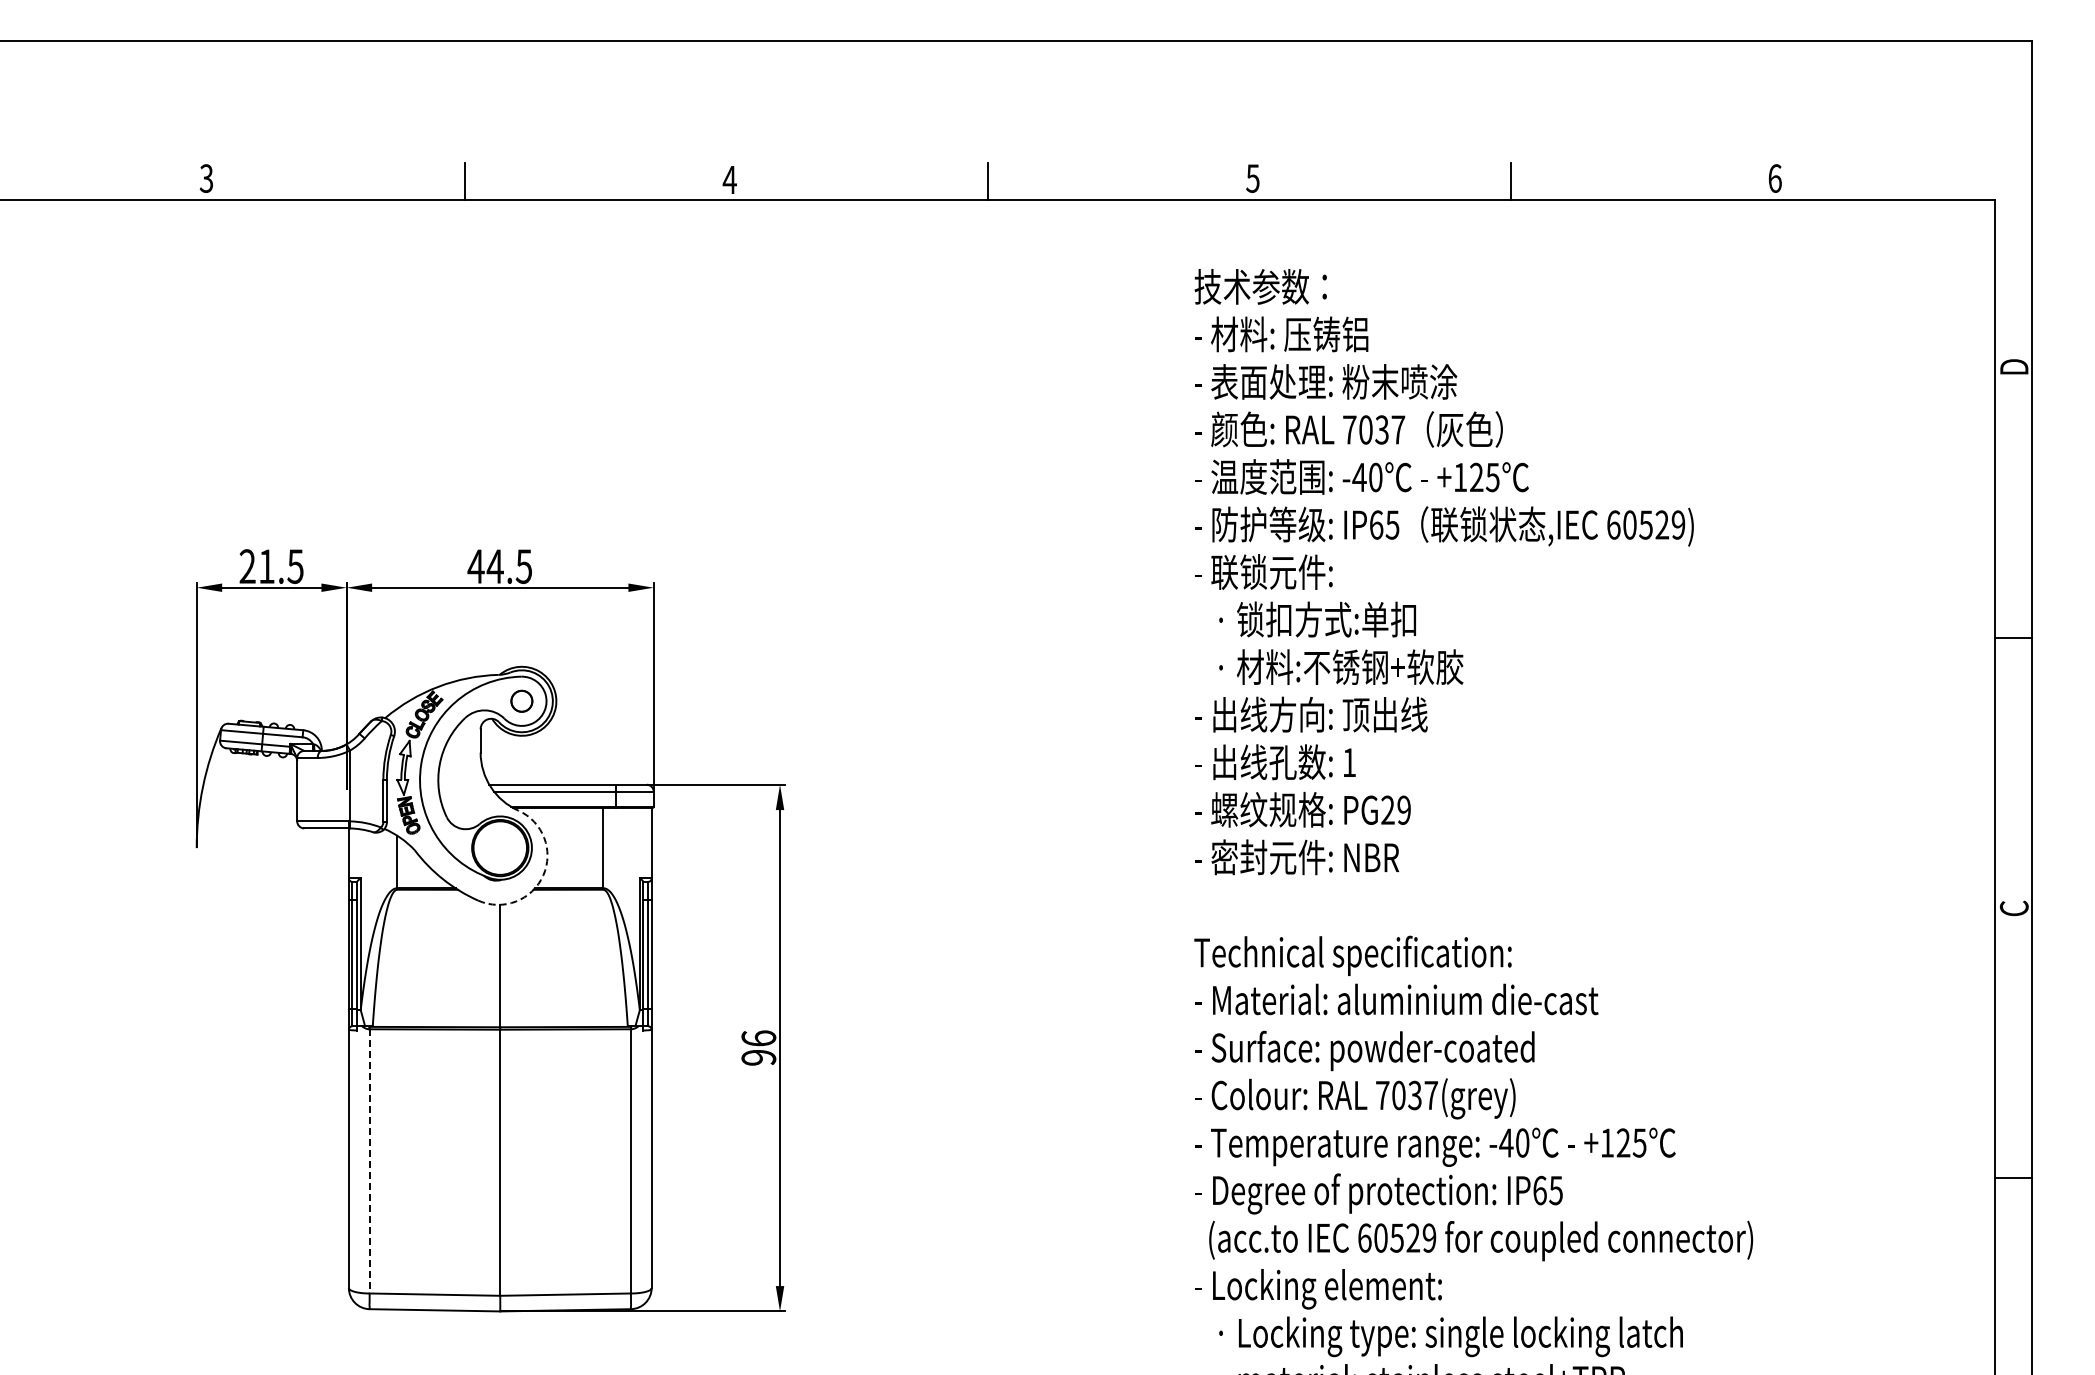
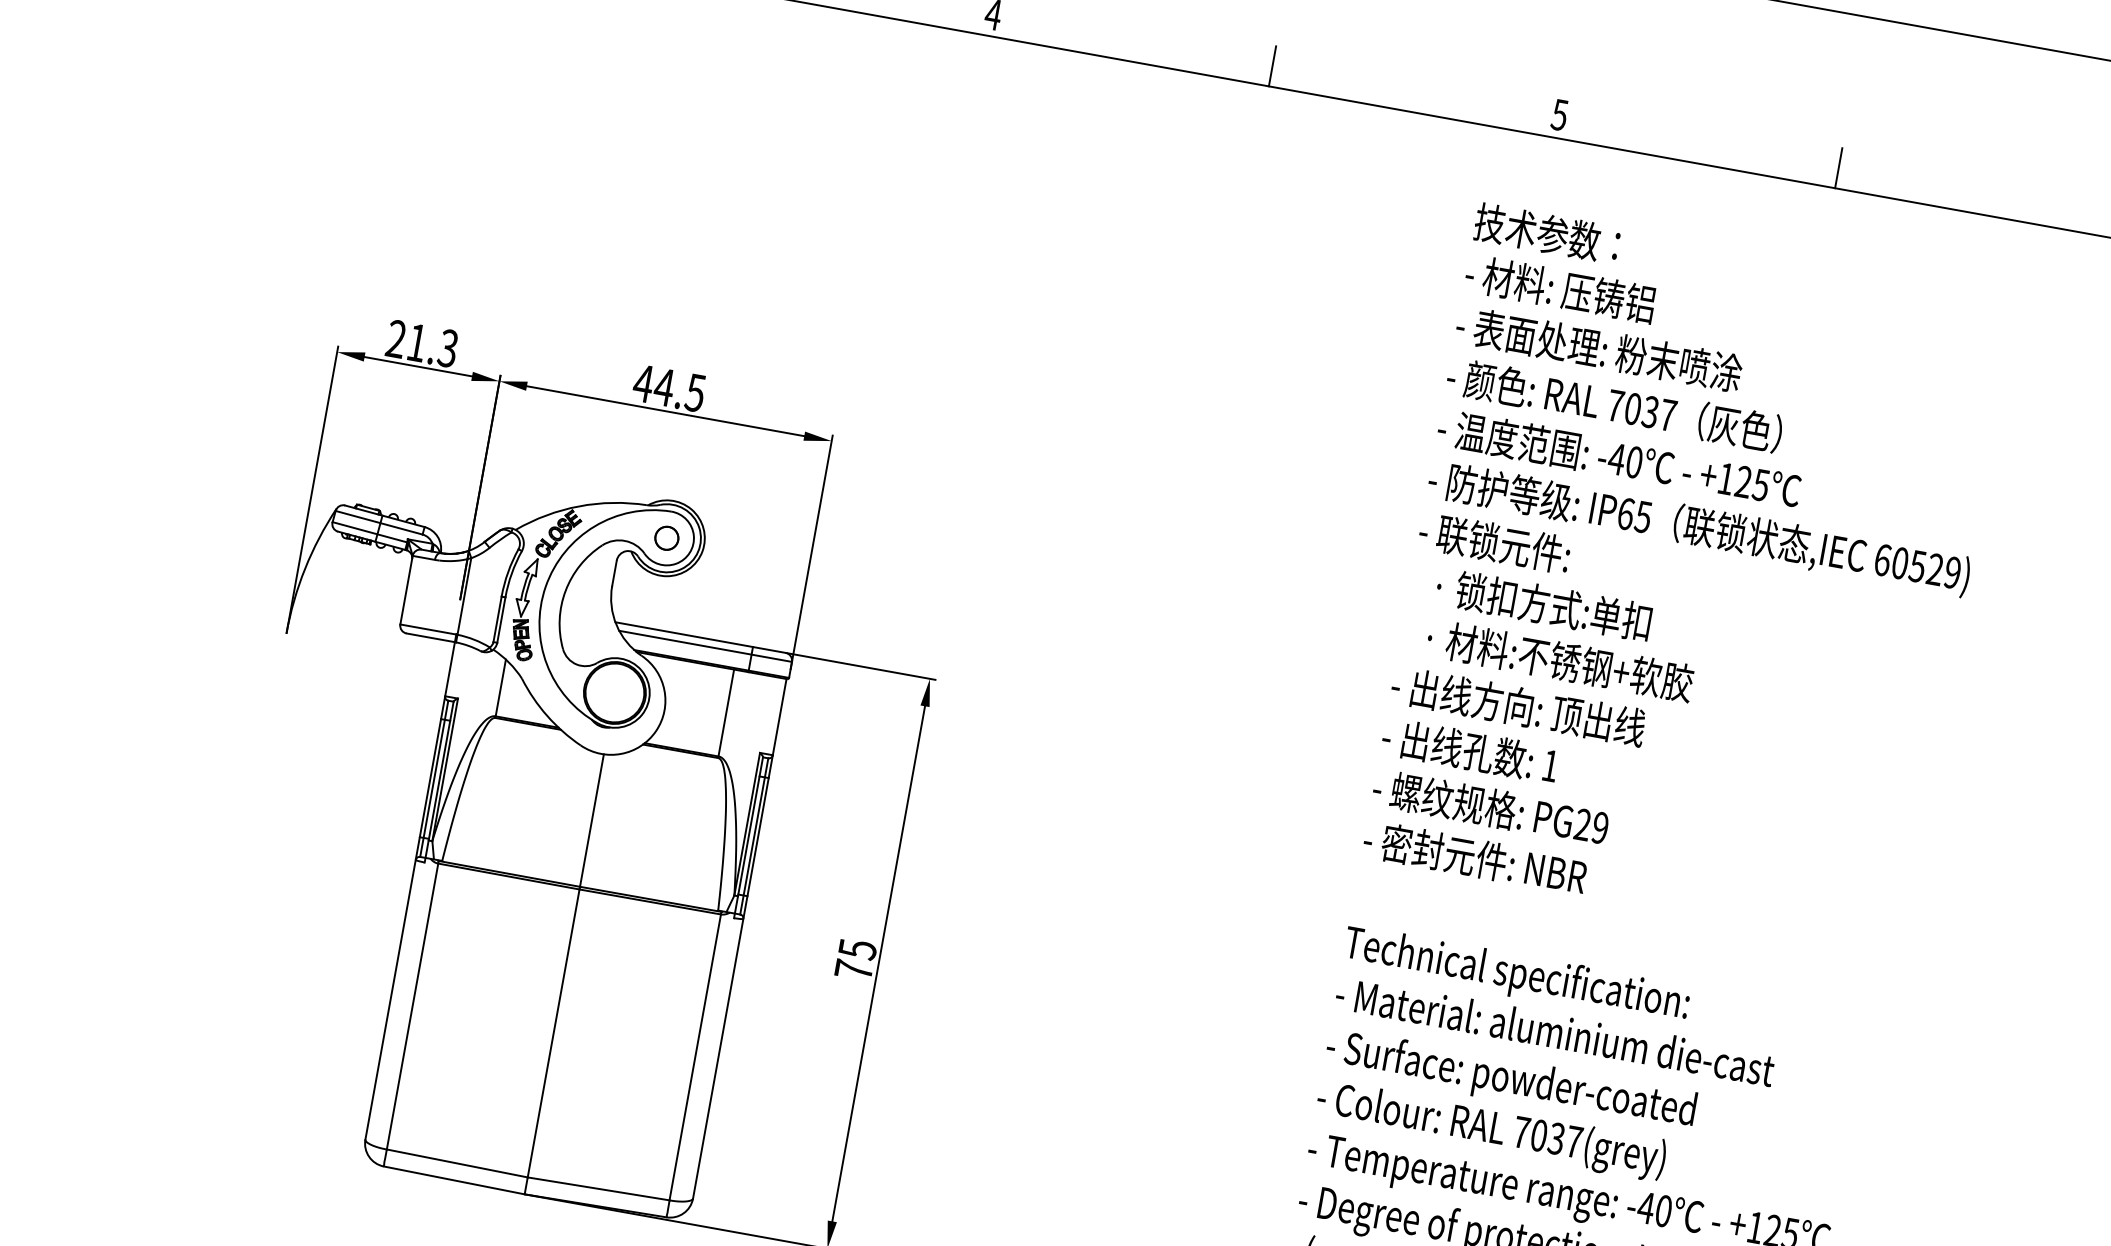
text: (295, 566) -> (448, 348), 21.5 -> 21.3
arc: (543, 875) -> (656, 731), dashed -> solid
text: (758, 1047) -> (855, 959), 96 -> 75
line: (369, 1161) -> (412, 1006), dashed -> solid

